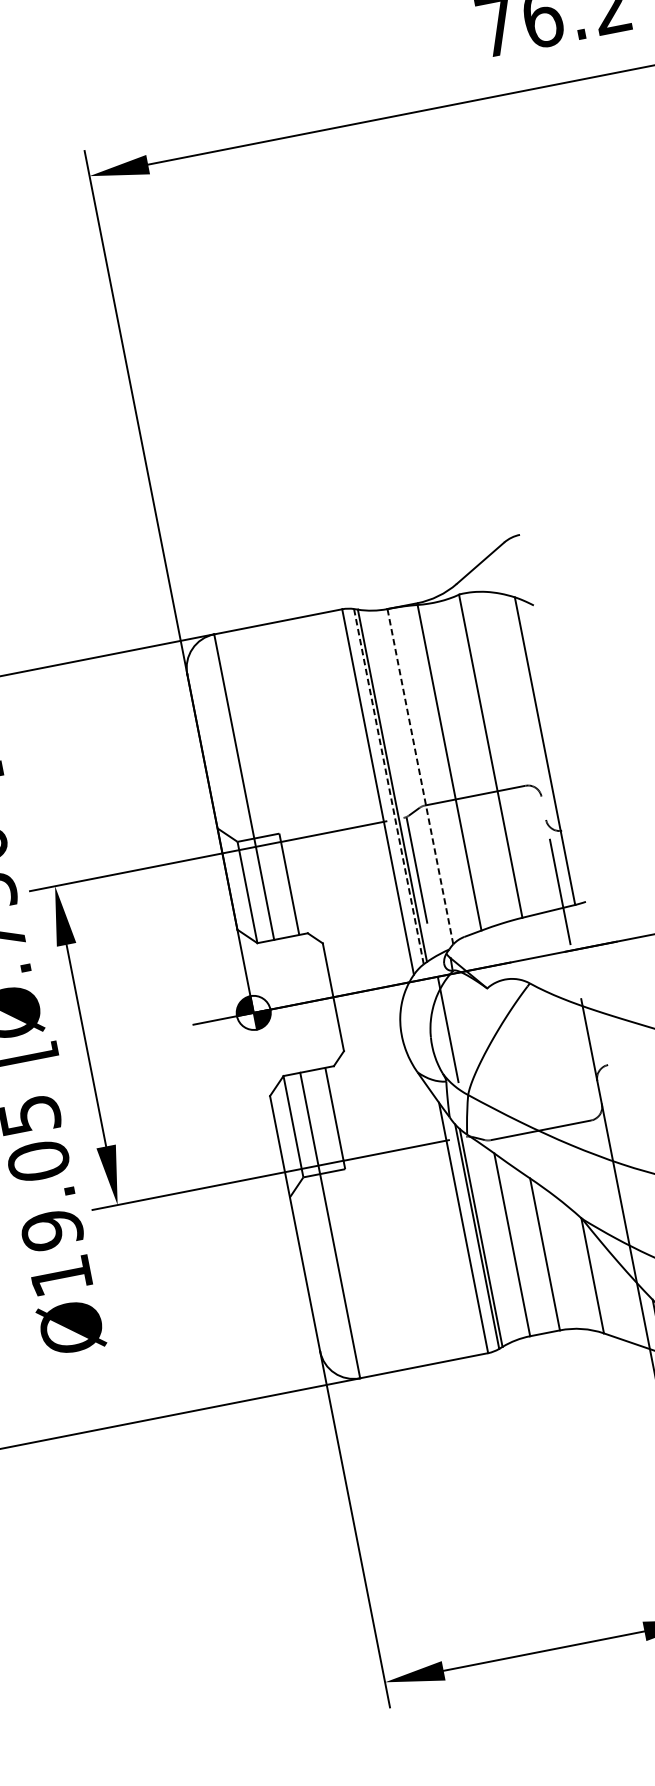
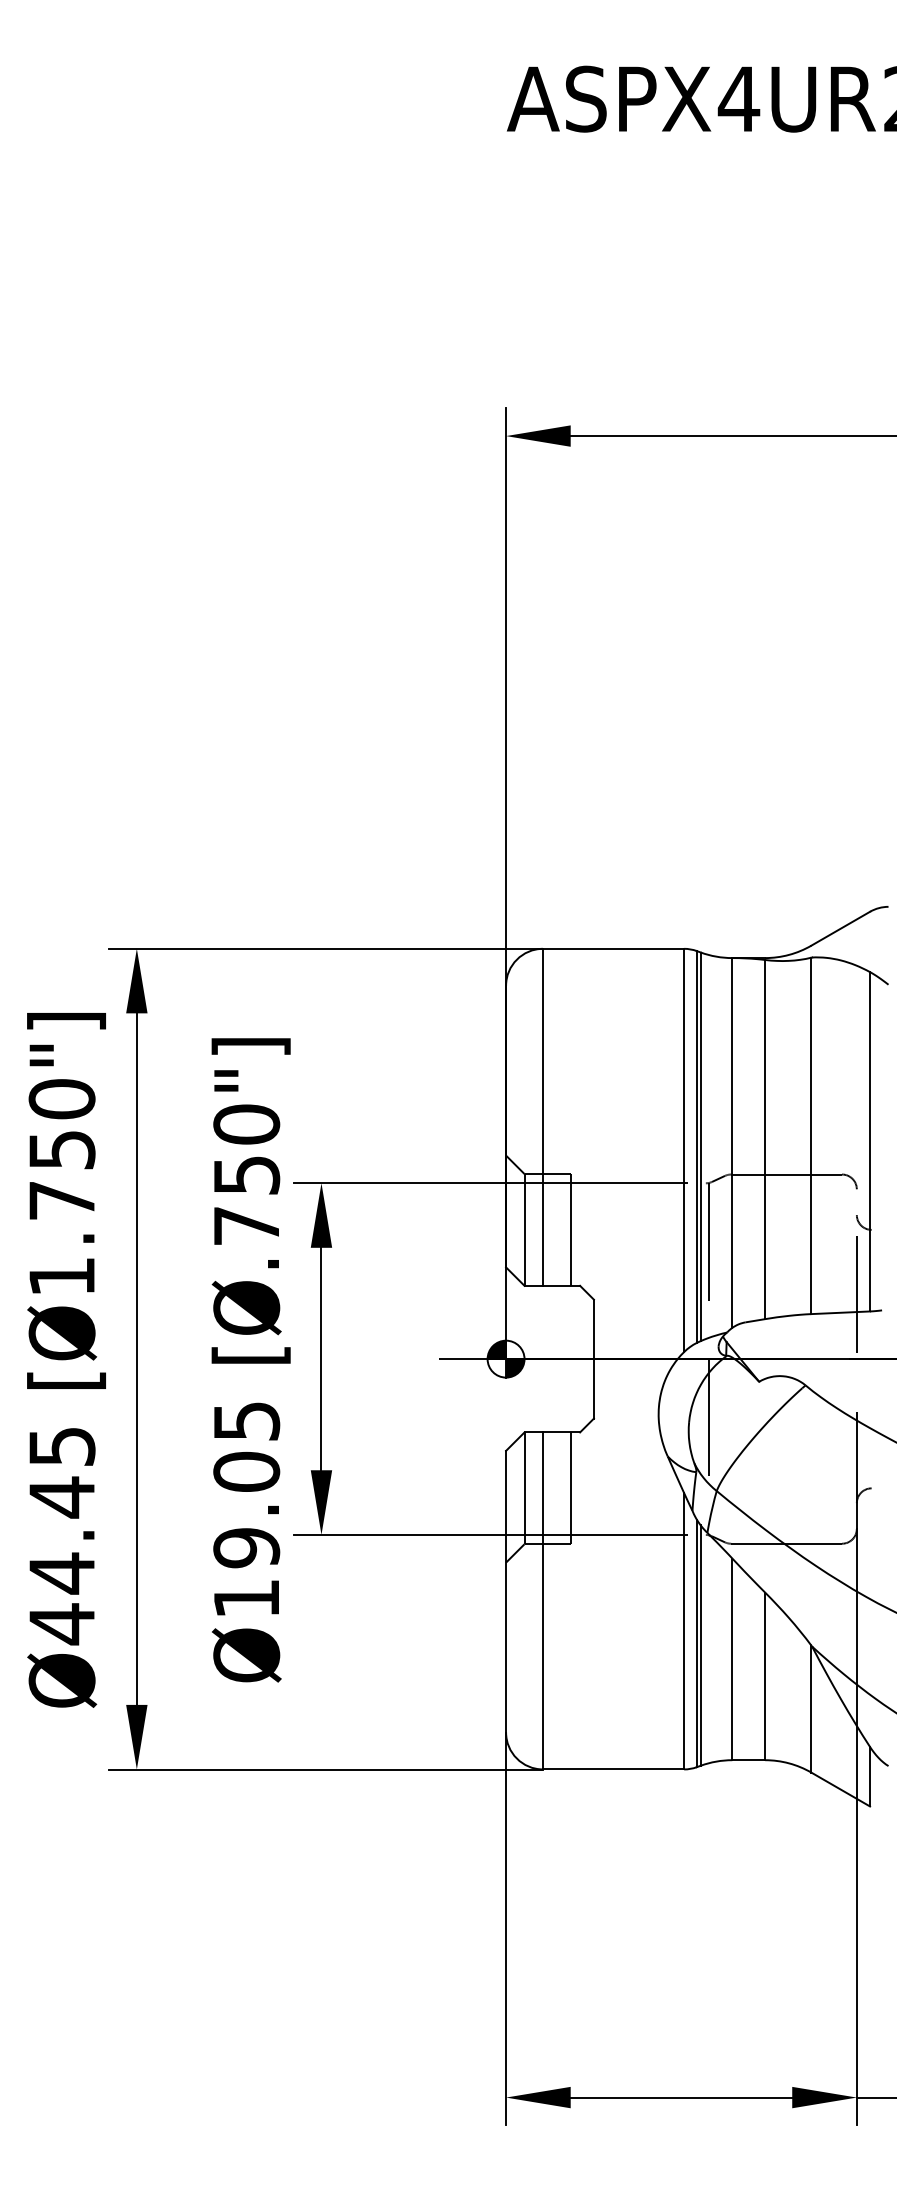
line: (420, 776) -> (732, 1142), dashed -> solid
line: (388, 787) -> (696, 1147), dashed -> solid

